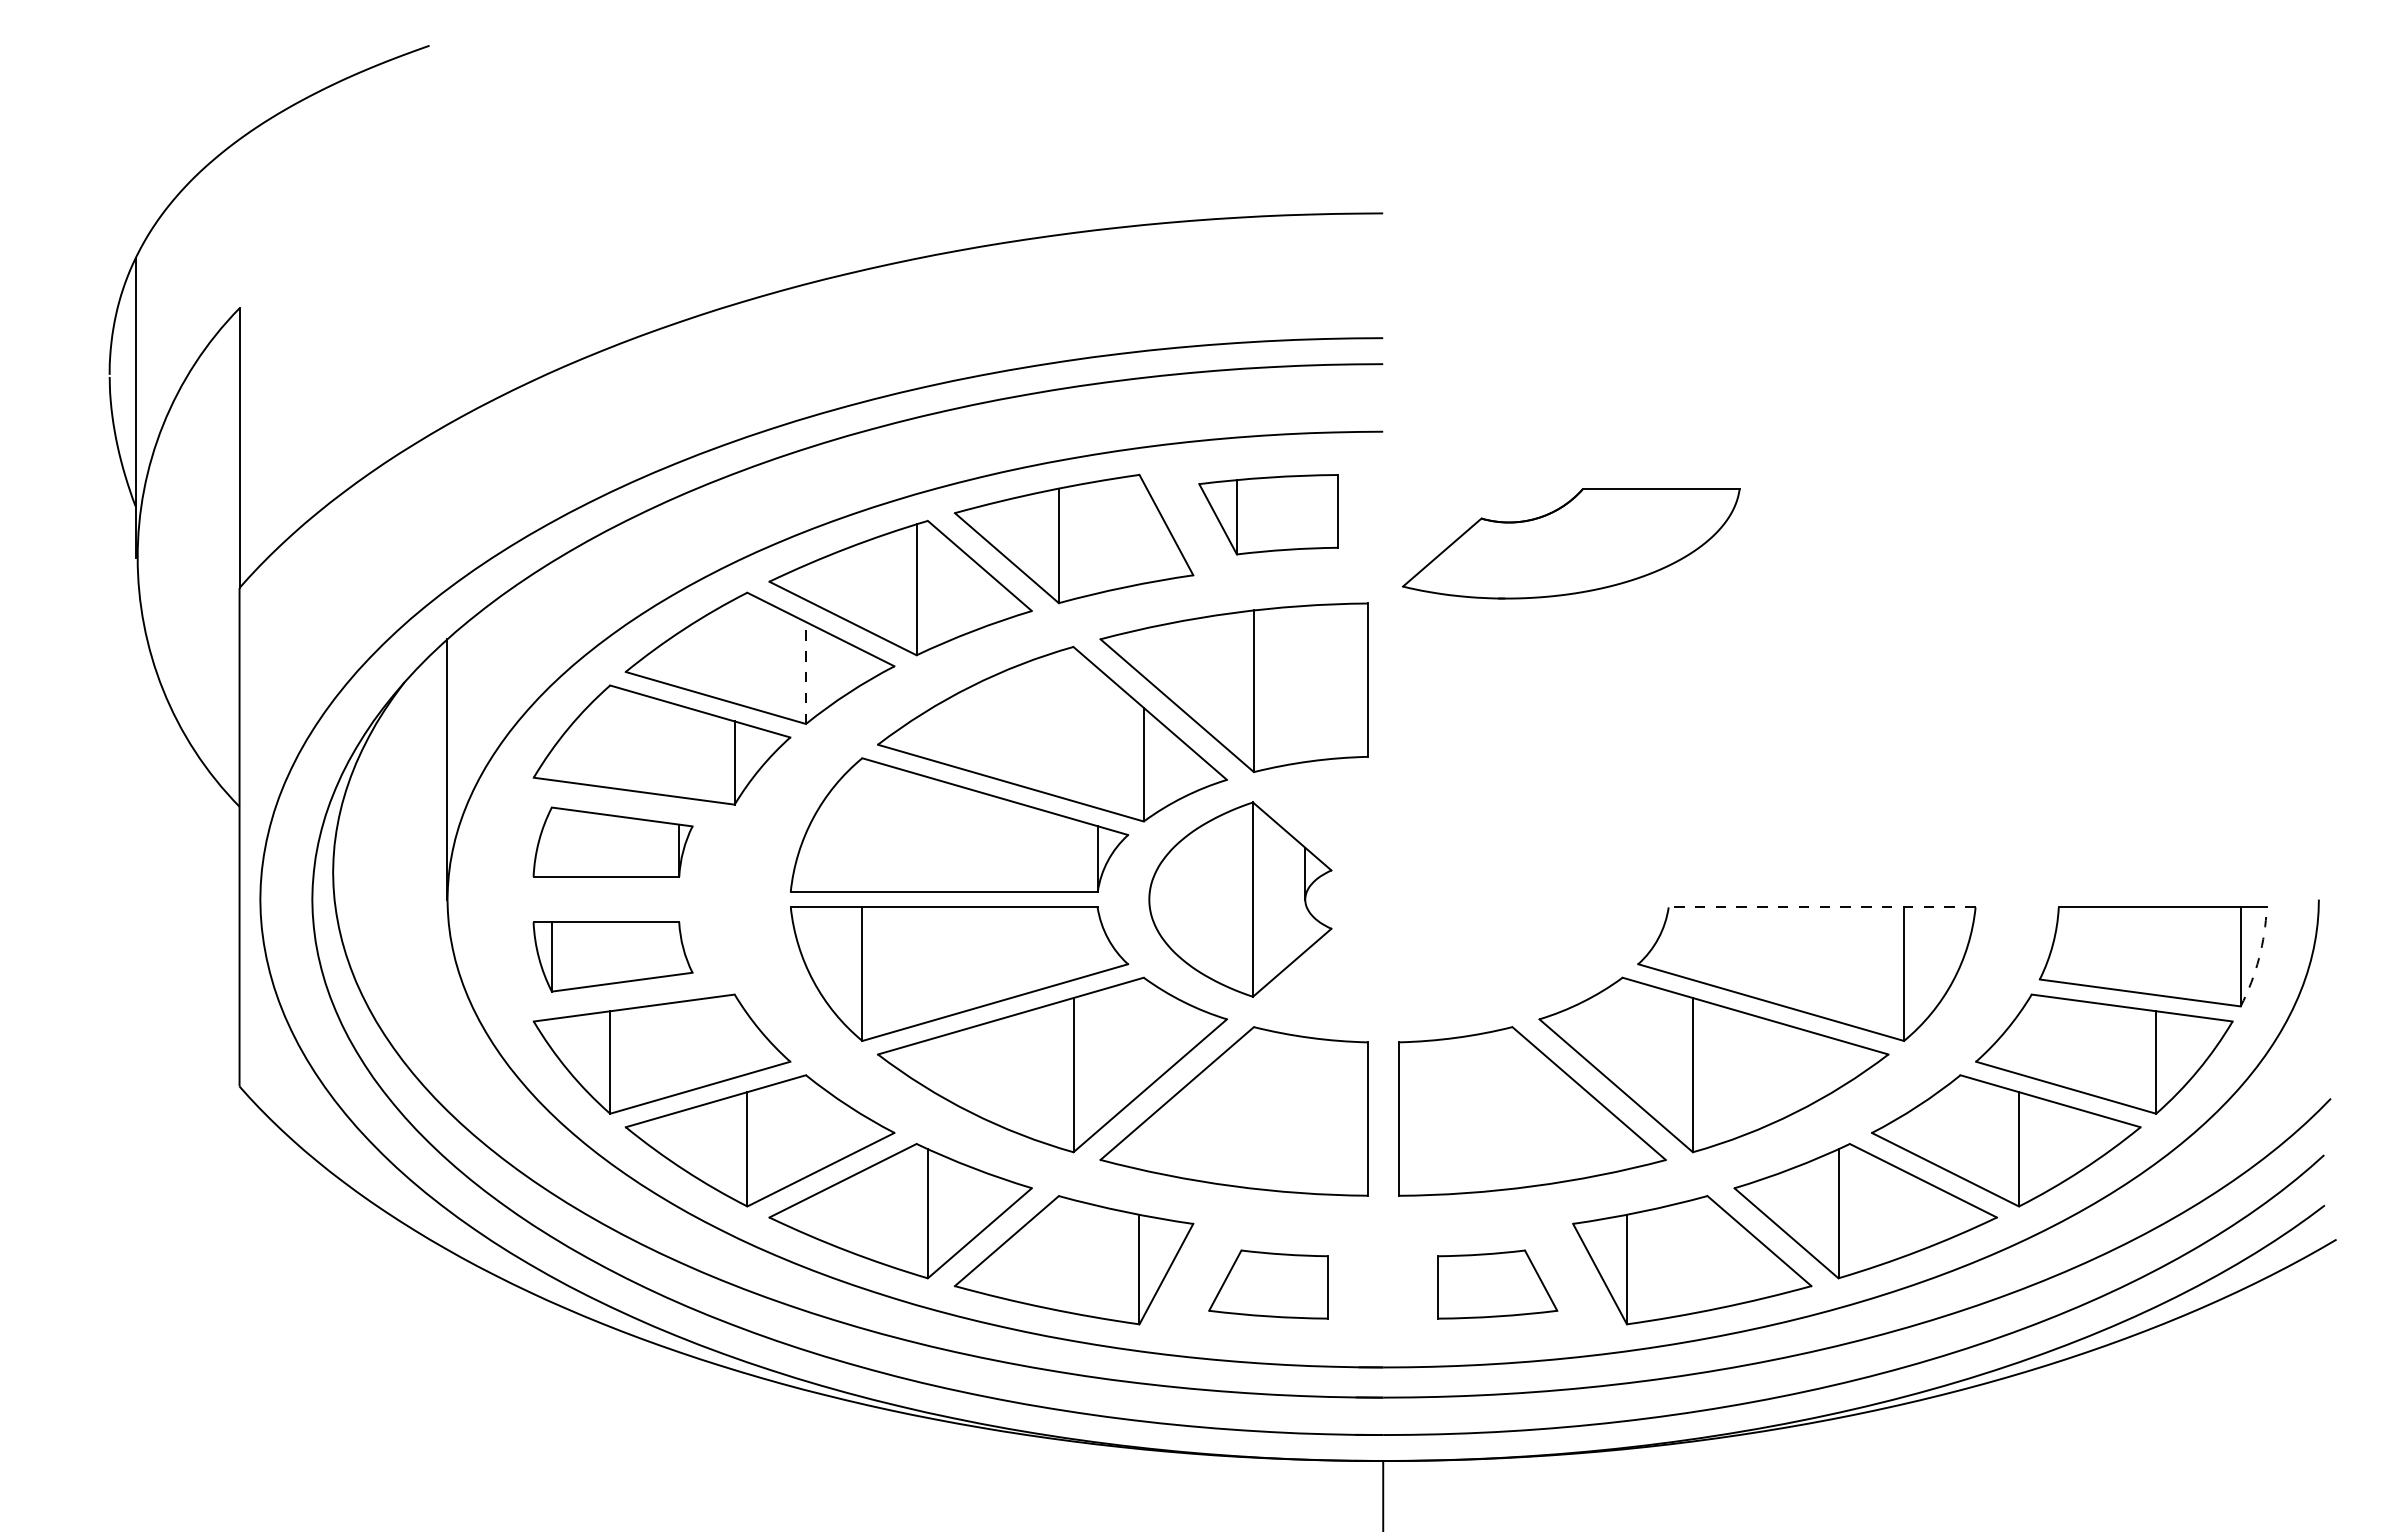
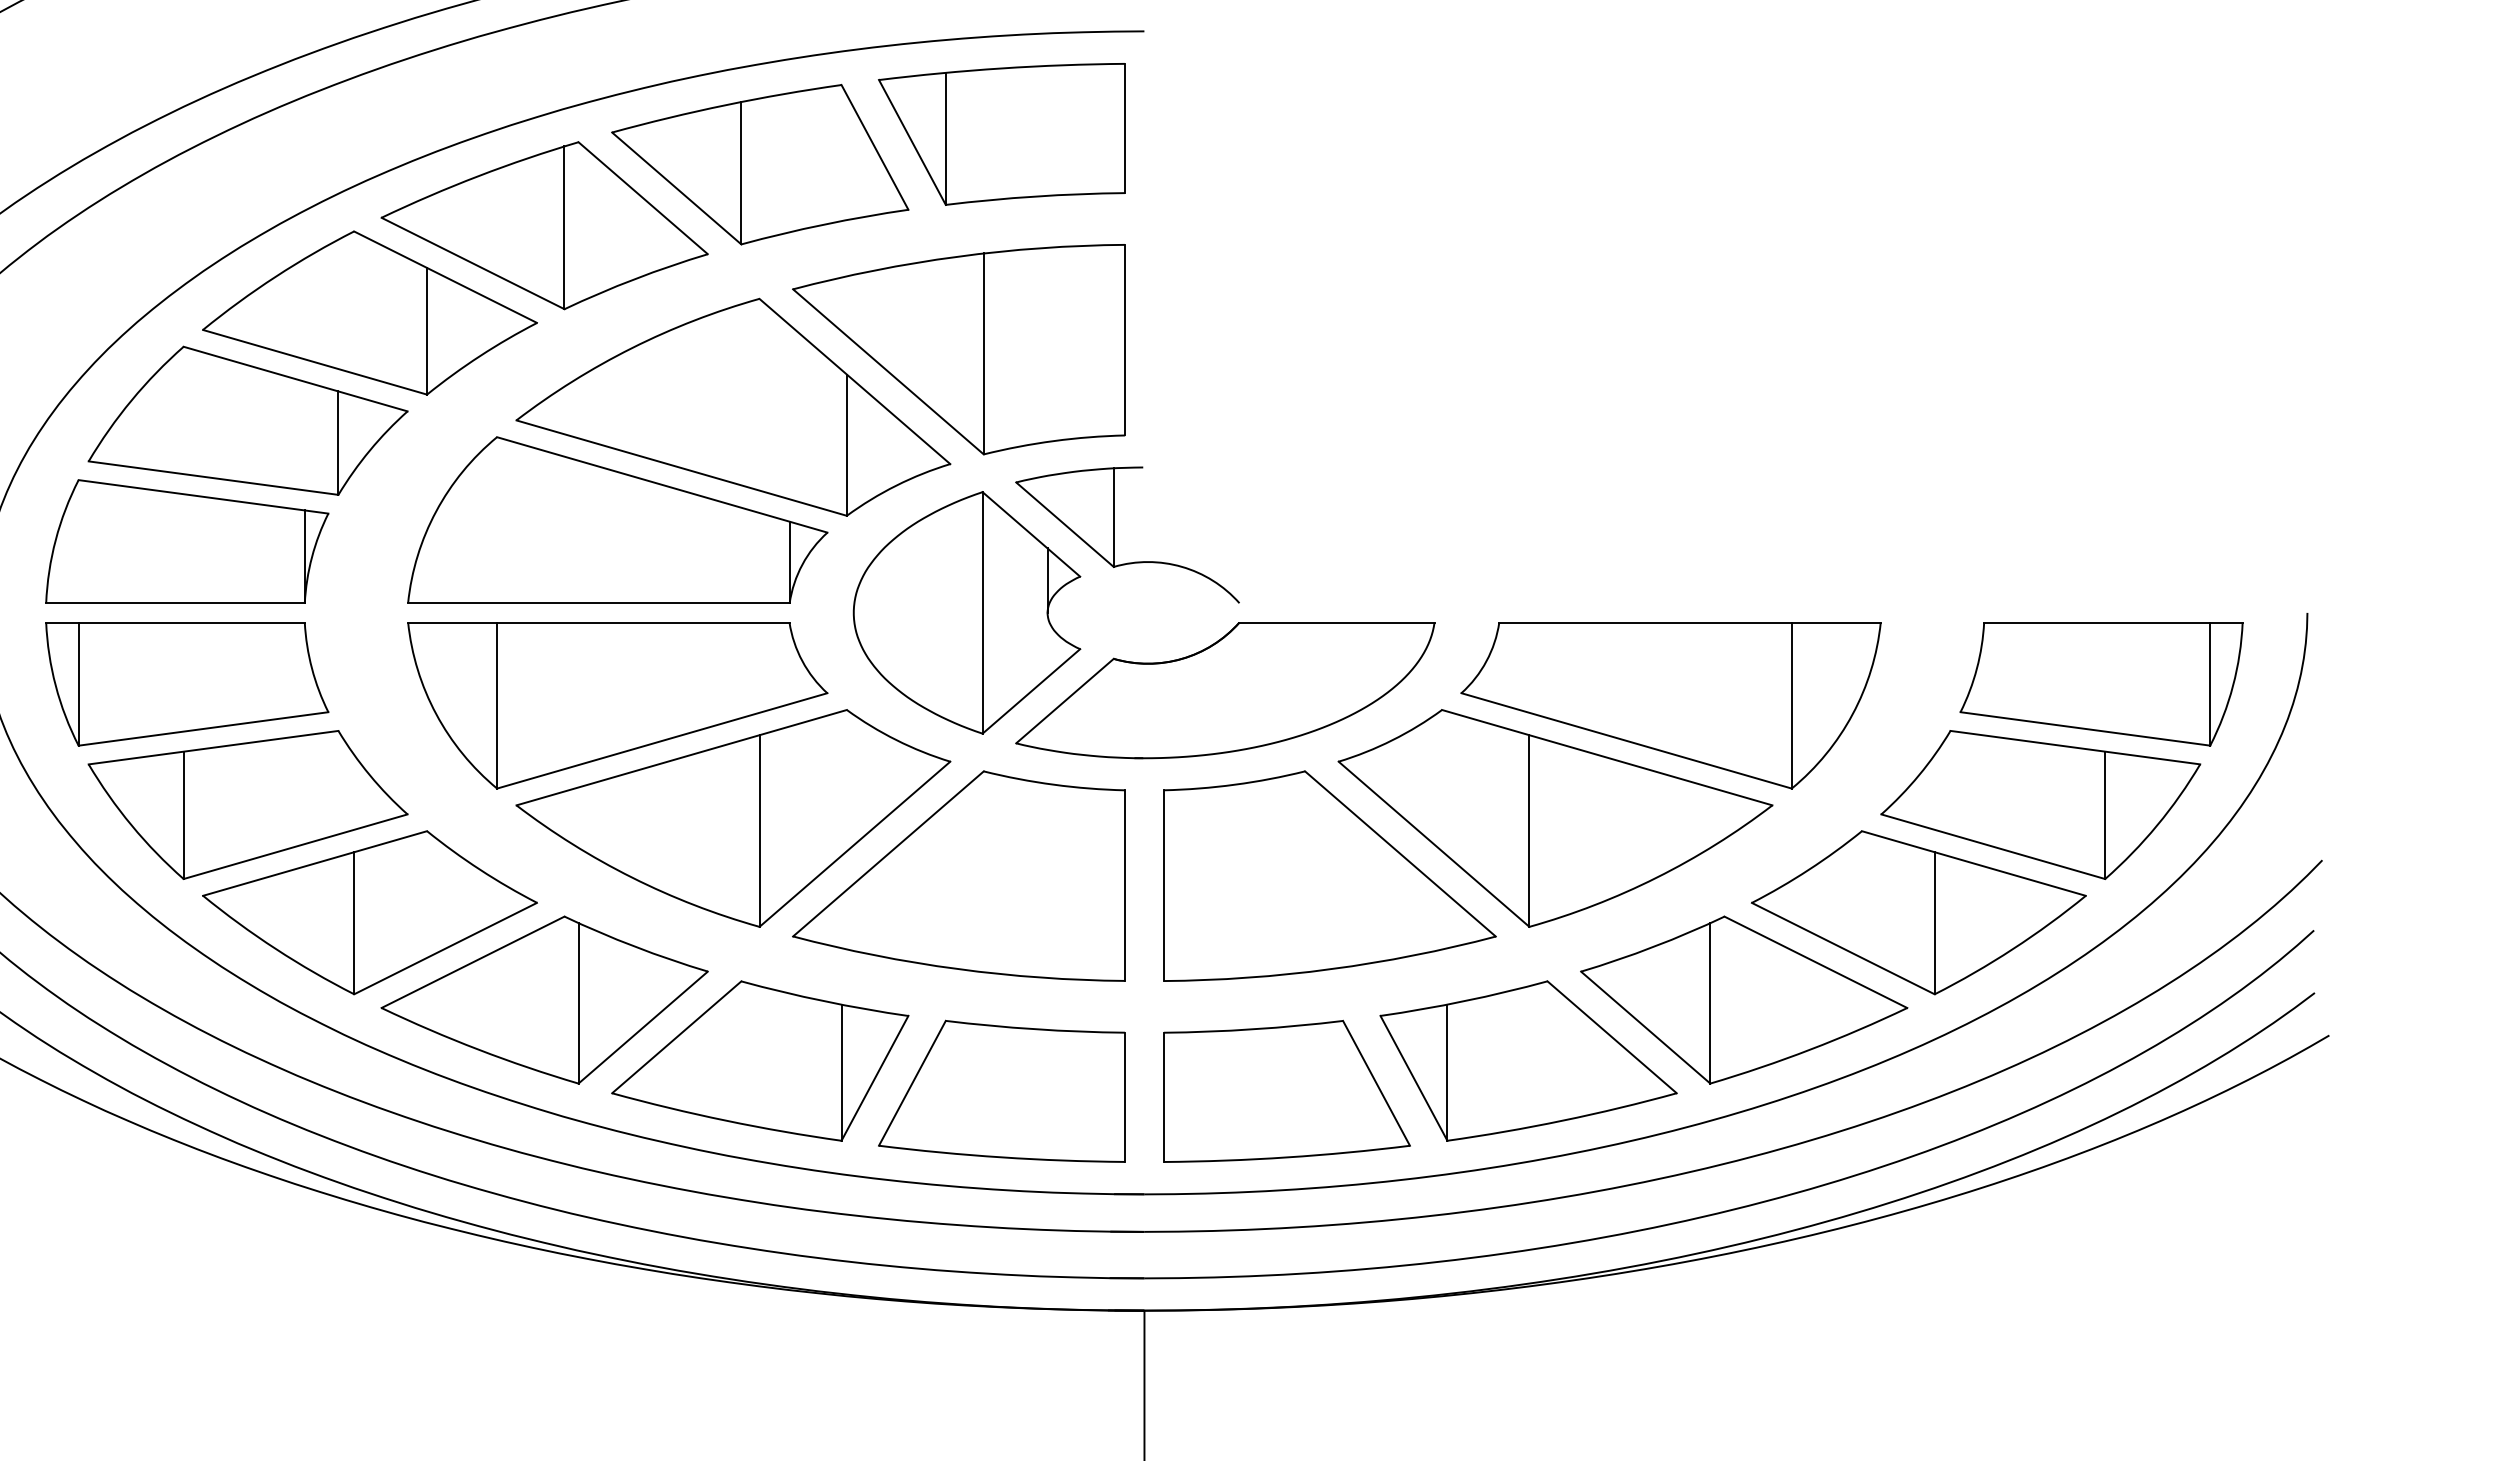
part: (1268, 514) -> (1001, 134), size x1.43
part: (1571, 543) -> (1225, 689), moved
line: (805, 672) -> (426, 330), dashed -> solid
part: (1359, 836) -> (1114, 534), added
part: (612, 841) -> (186, 540), size x1.43
line: (1821, 907) -> (1689, 622), dashed -> solid
part: (612, 956) -> (186, 683), size x1.43
arc: (2259, 958) -> (2233, 686), dashed -> solid
part: (1268, 1284) -> (1001, 1091), size x1.67
part: (1497, 1284) -> (1286, 1091), size x1.67

